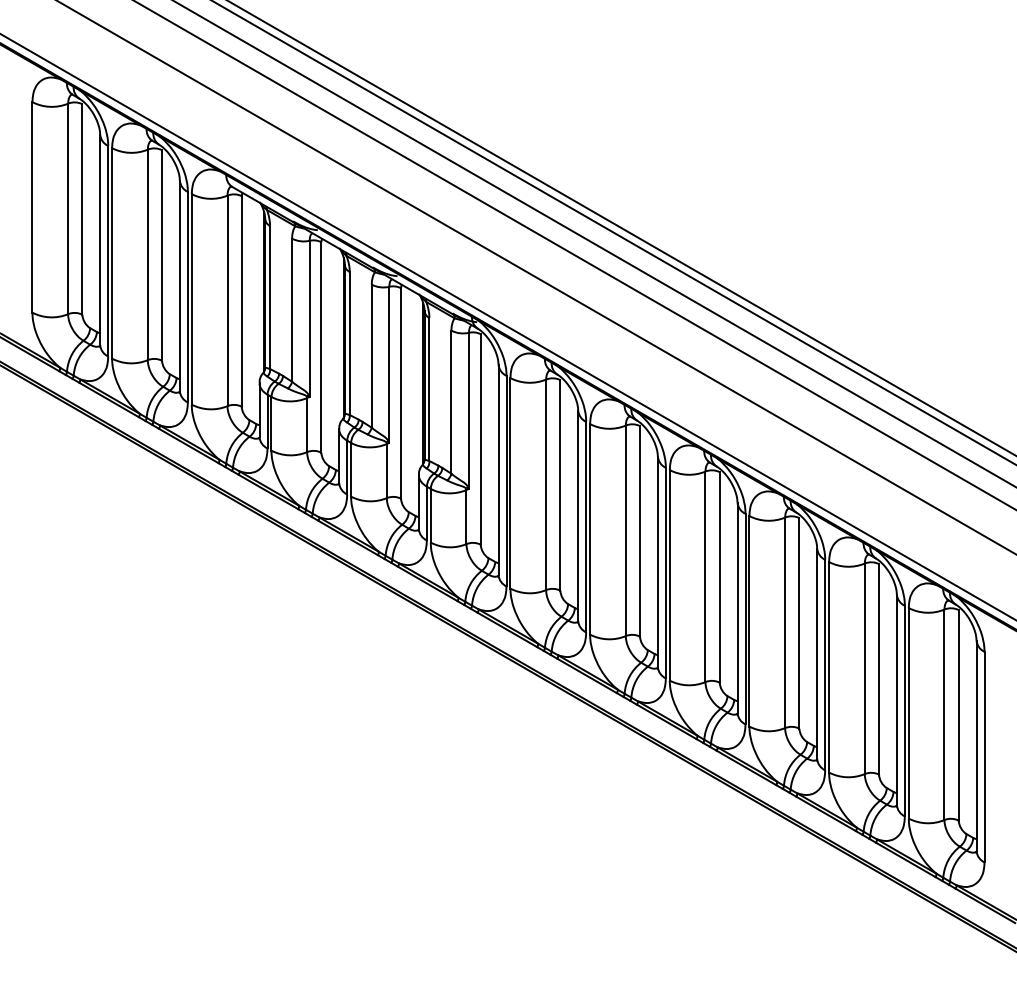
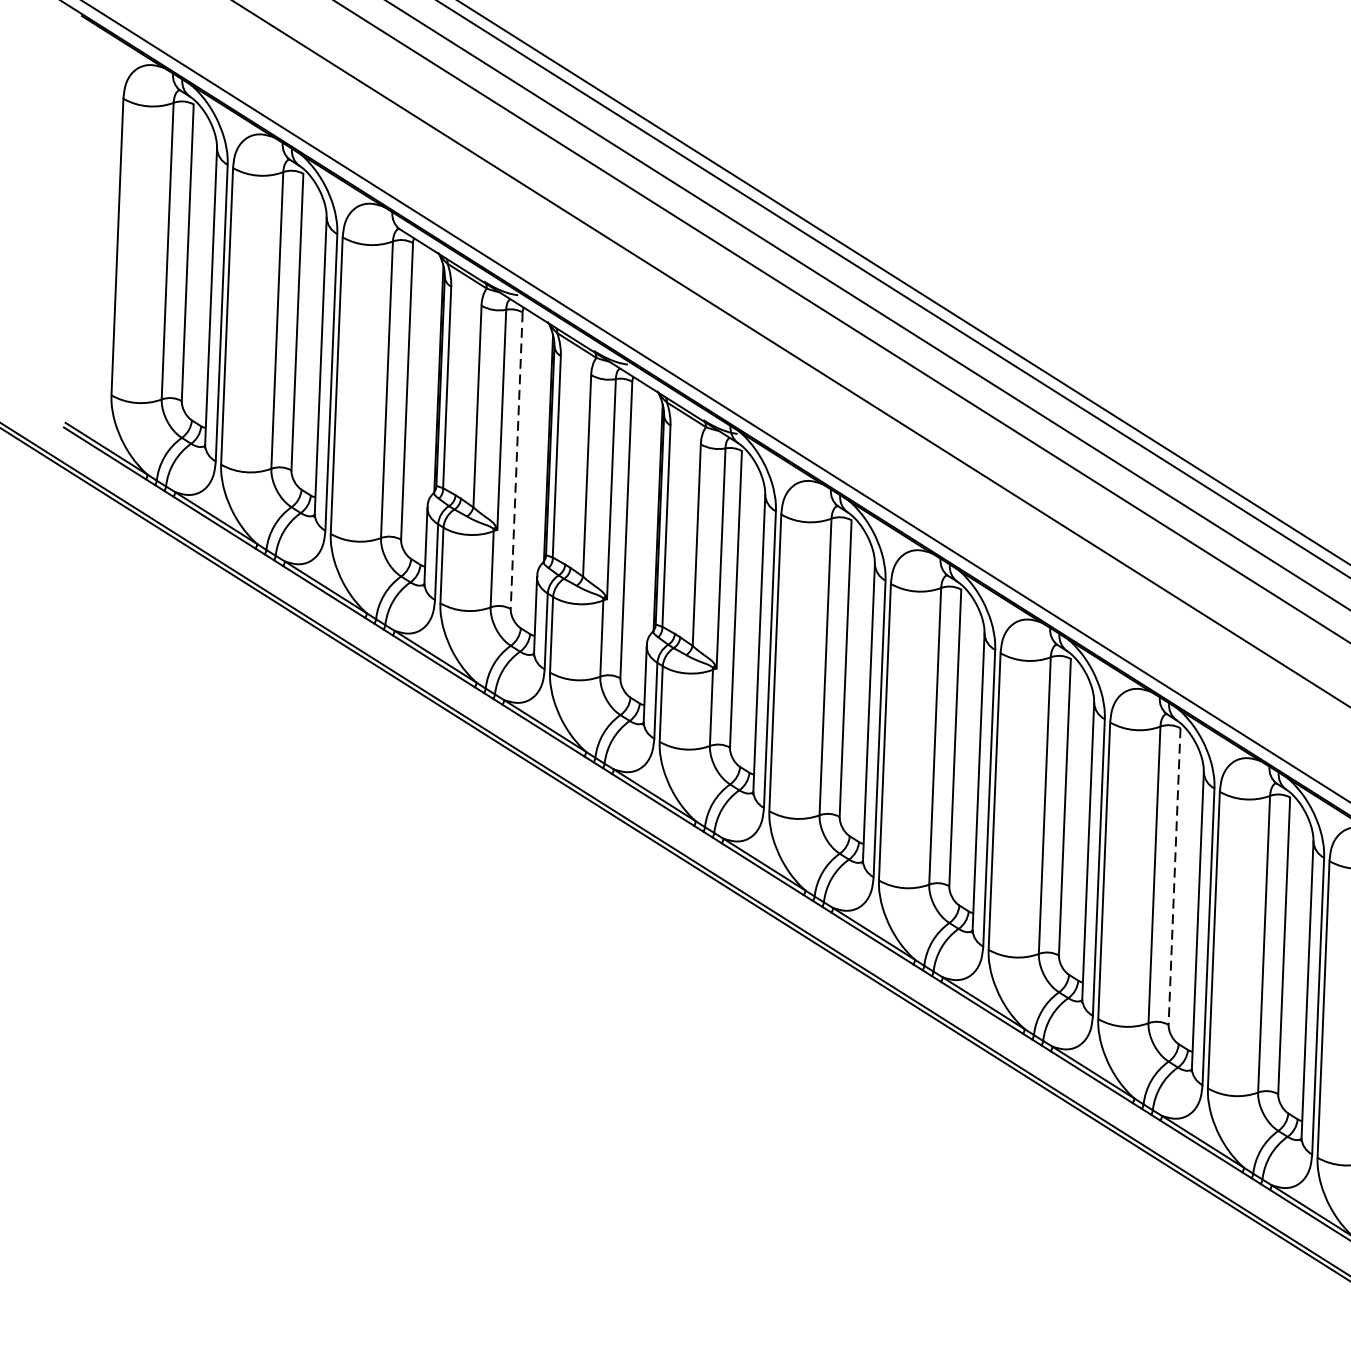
line: (321, 347) -> (516, 460), solid -> dashed
line: (799, 623) -> (1174, 876), solid -> dashed

